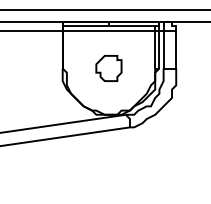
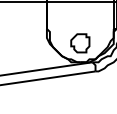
part: (108, 68) -> (80, 43), moved

